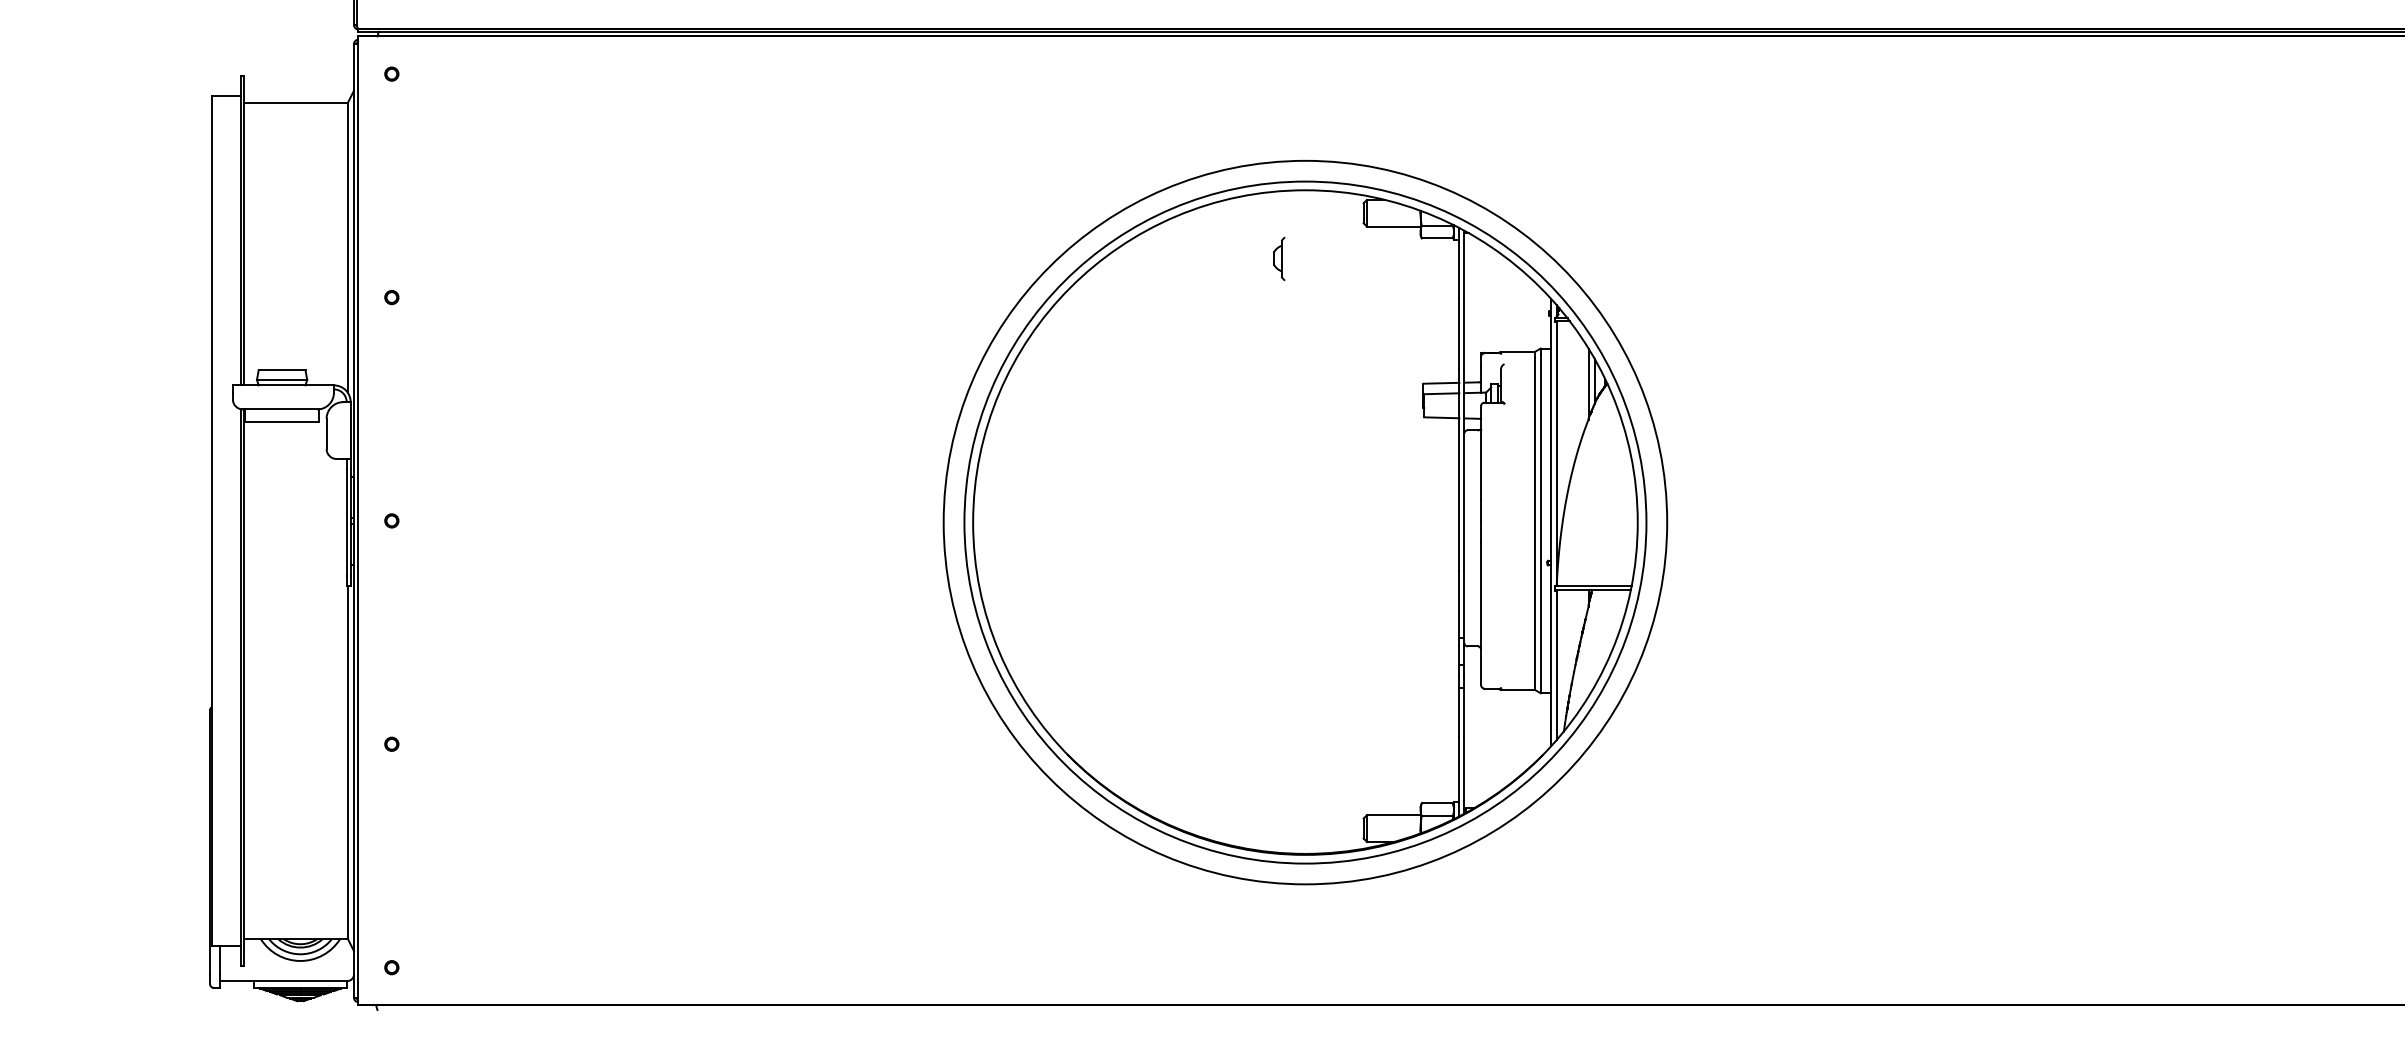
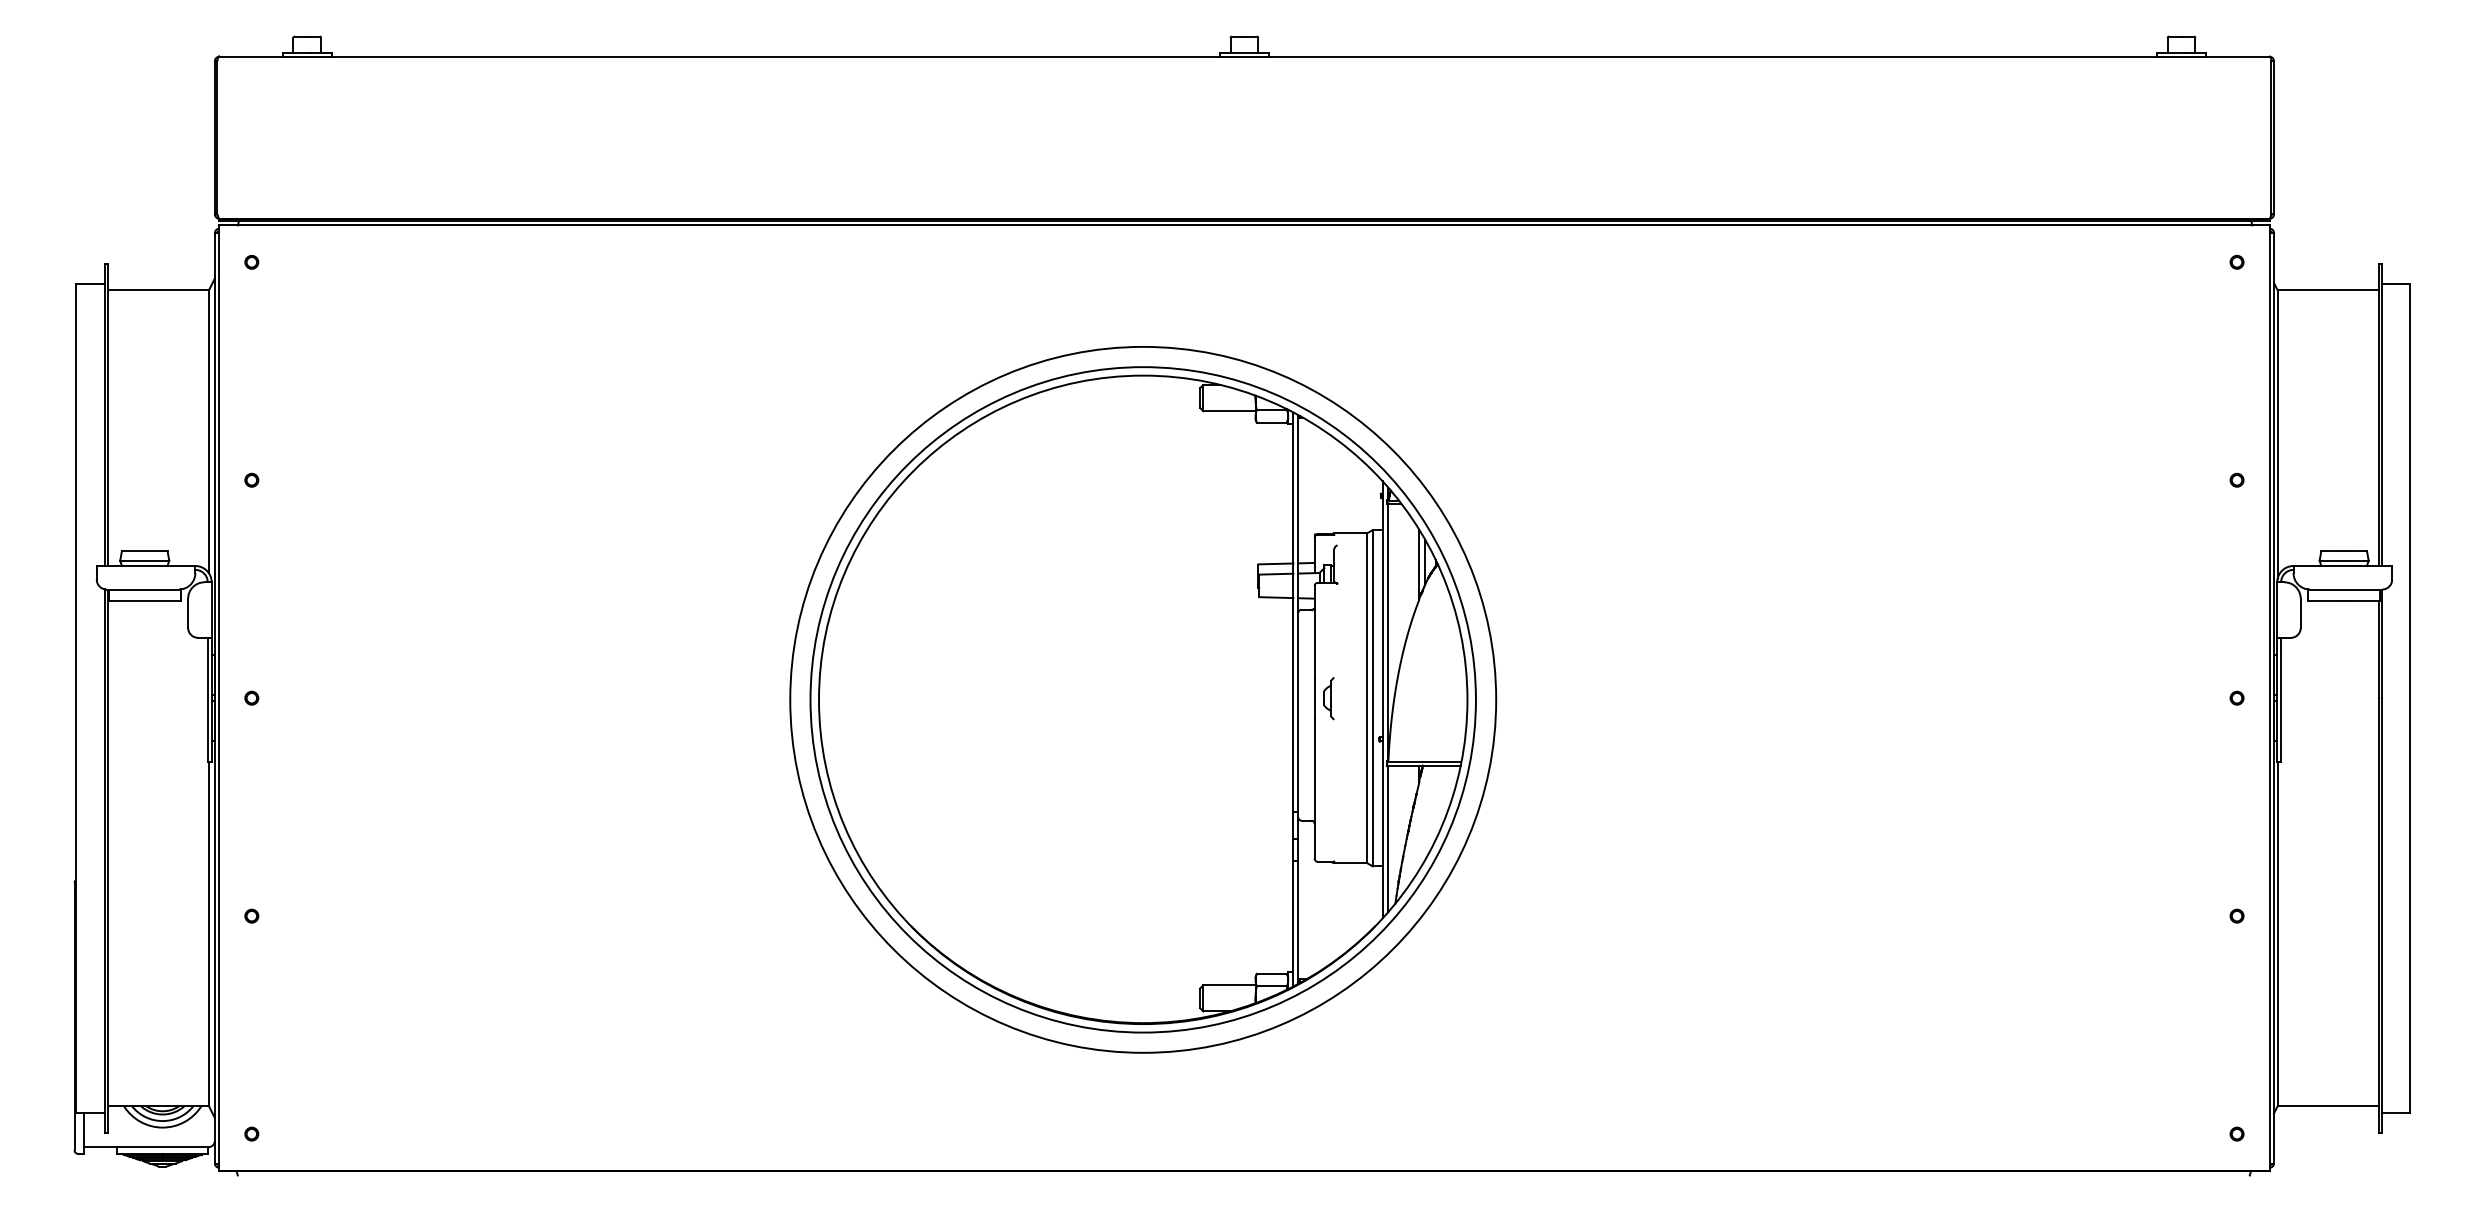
part: (1279, 258) -> (1328, 698), moved

